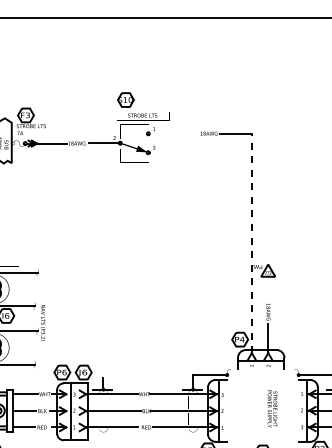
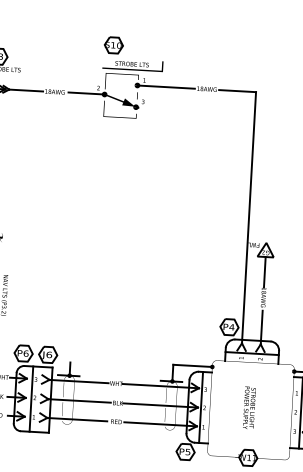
line: (173, 133) -> (166, 86), added
line: (251, 243) -> (248, 217), dashed -> solid
line: (268, 289) -> (265, 271), added
text: (272, 408) -> (249, 407), moved

